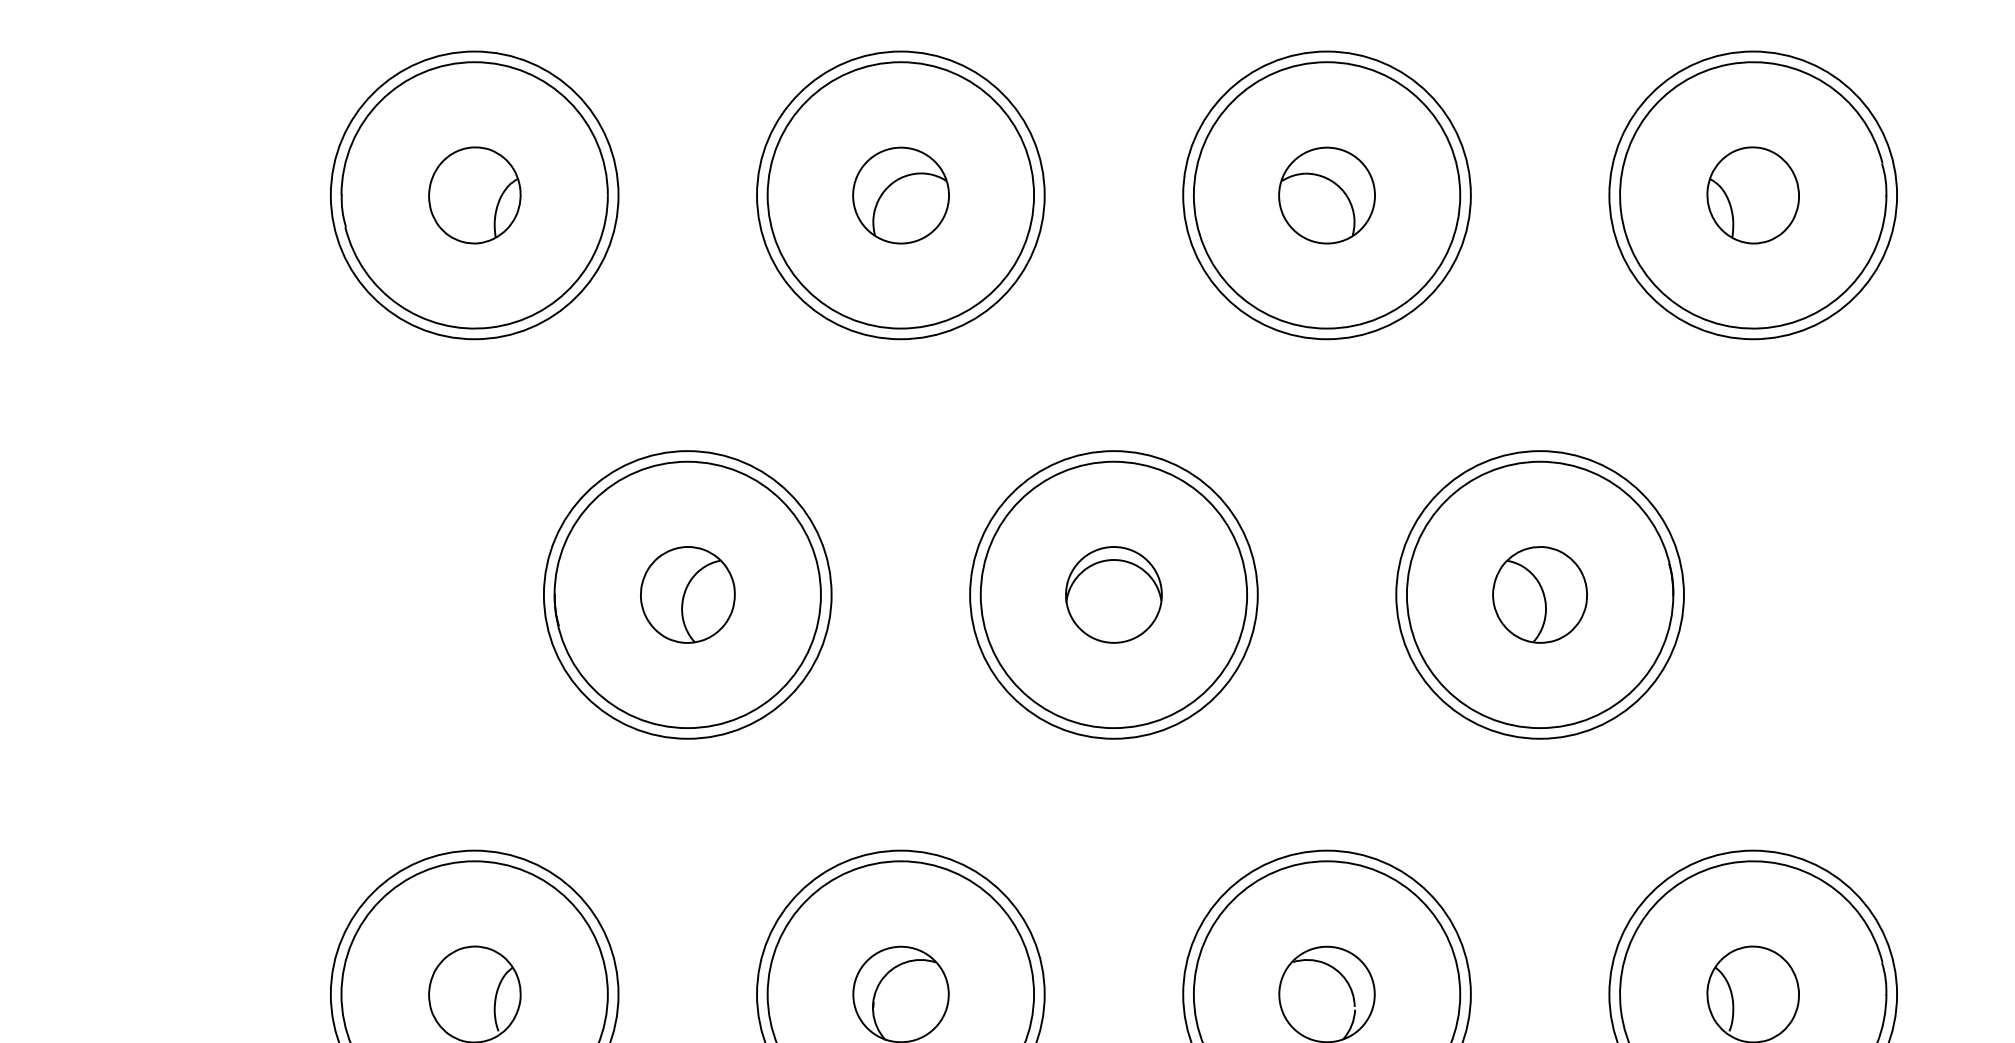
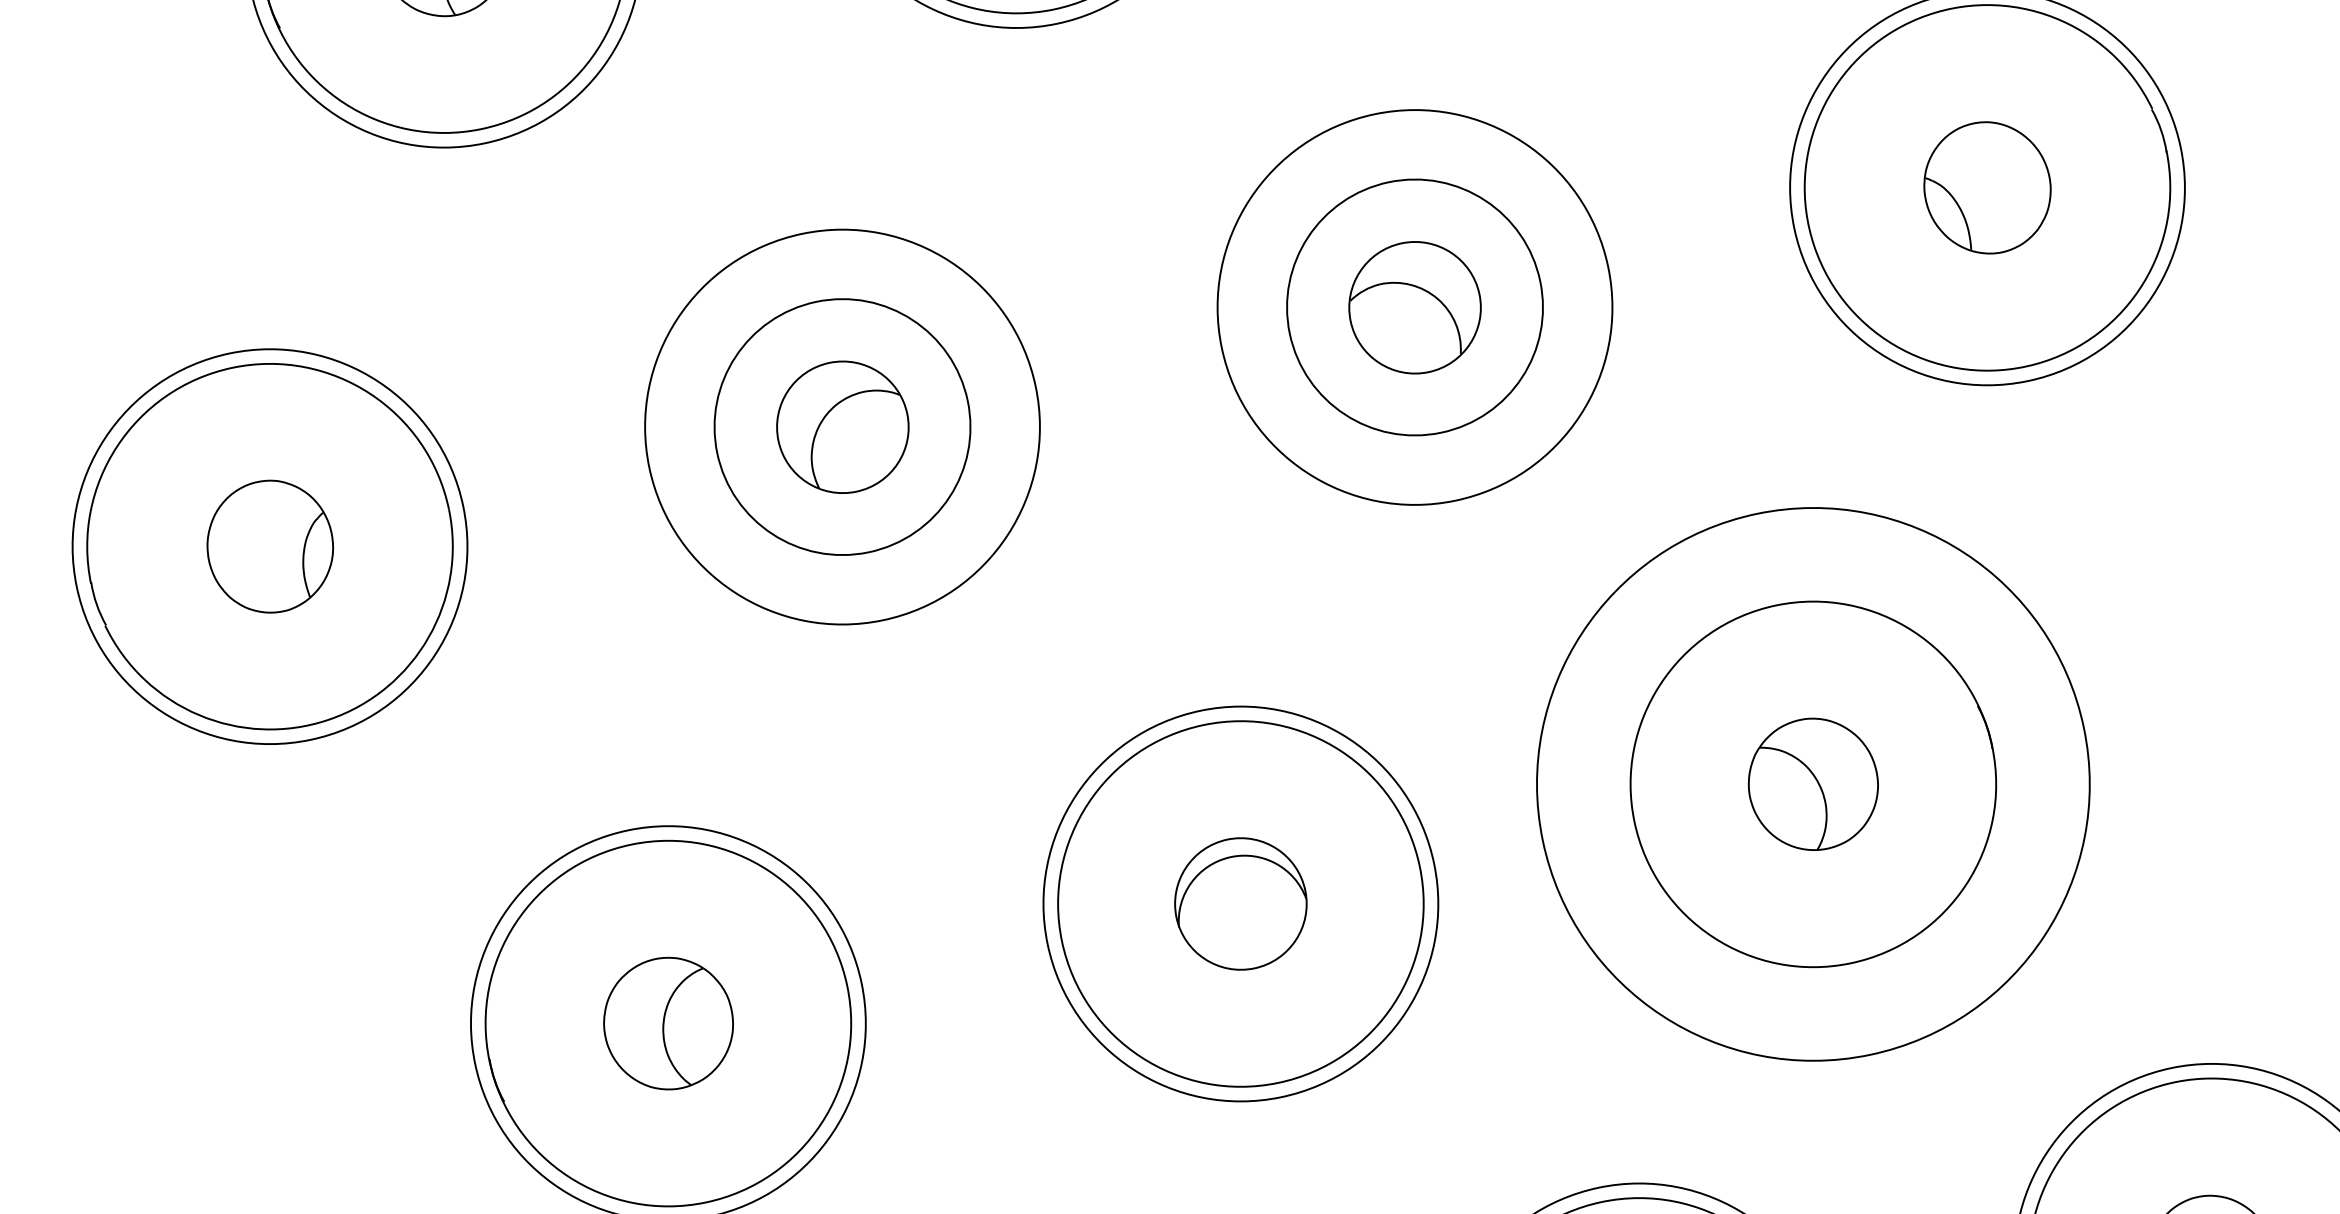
circle: (900, 195) -> (842, 427), size x0.7
circle: (1326, 195) -> (1414, 307), size x0.7
circle: (1539, 594) -> (1812, 783), size x1.4

